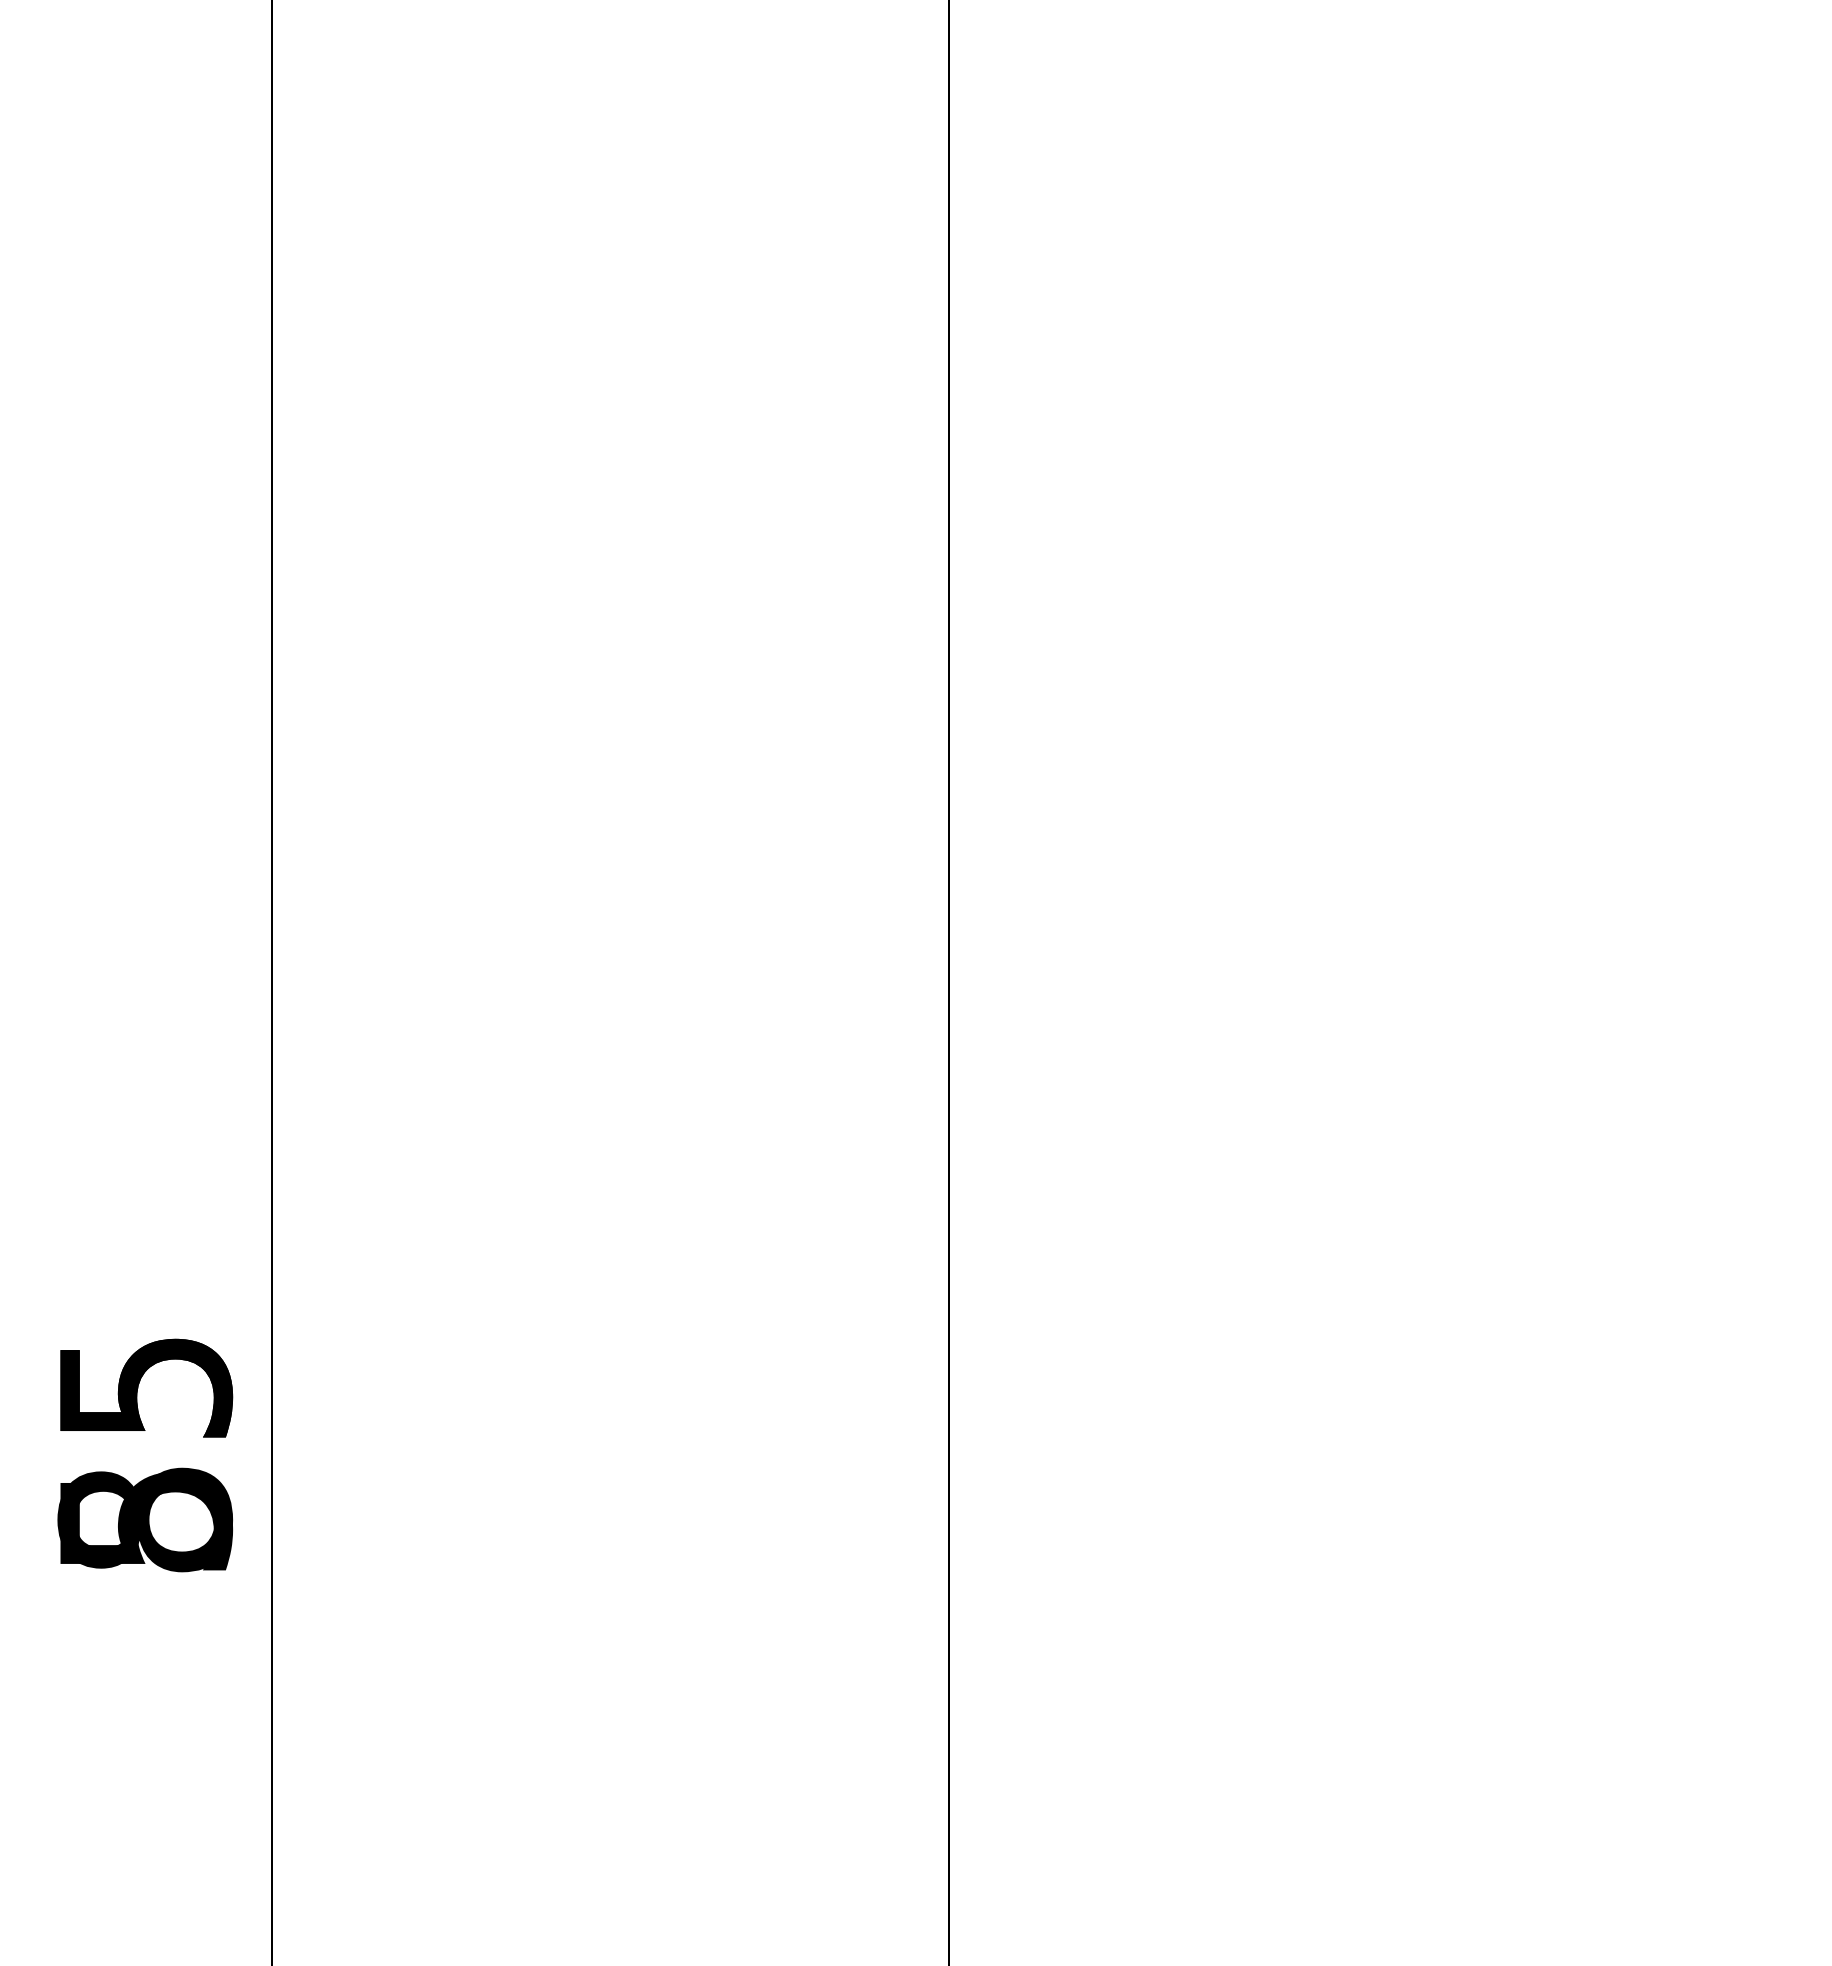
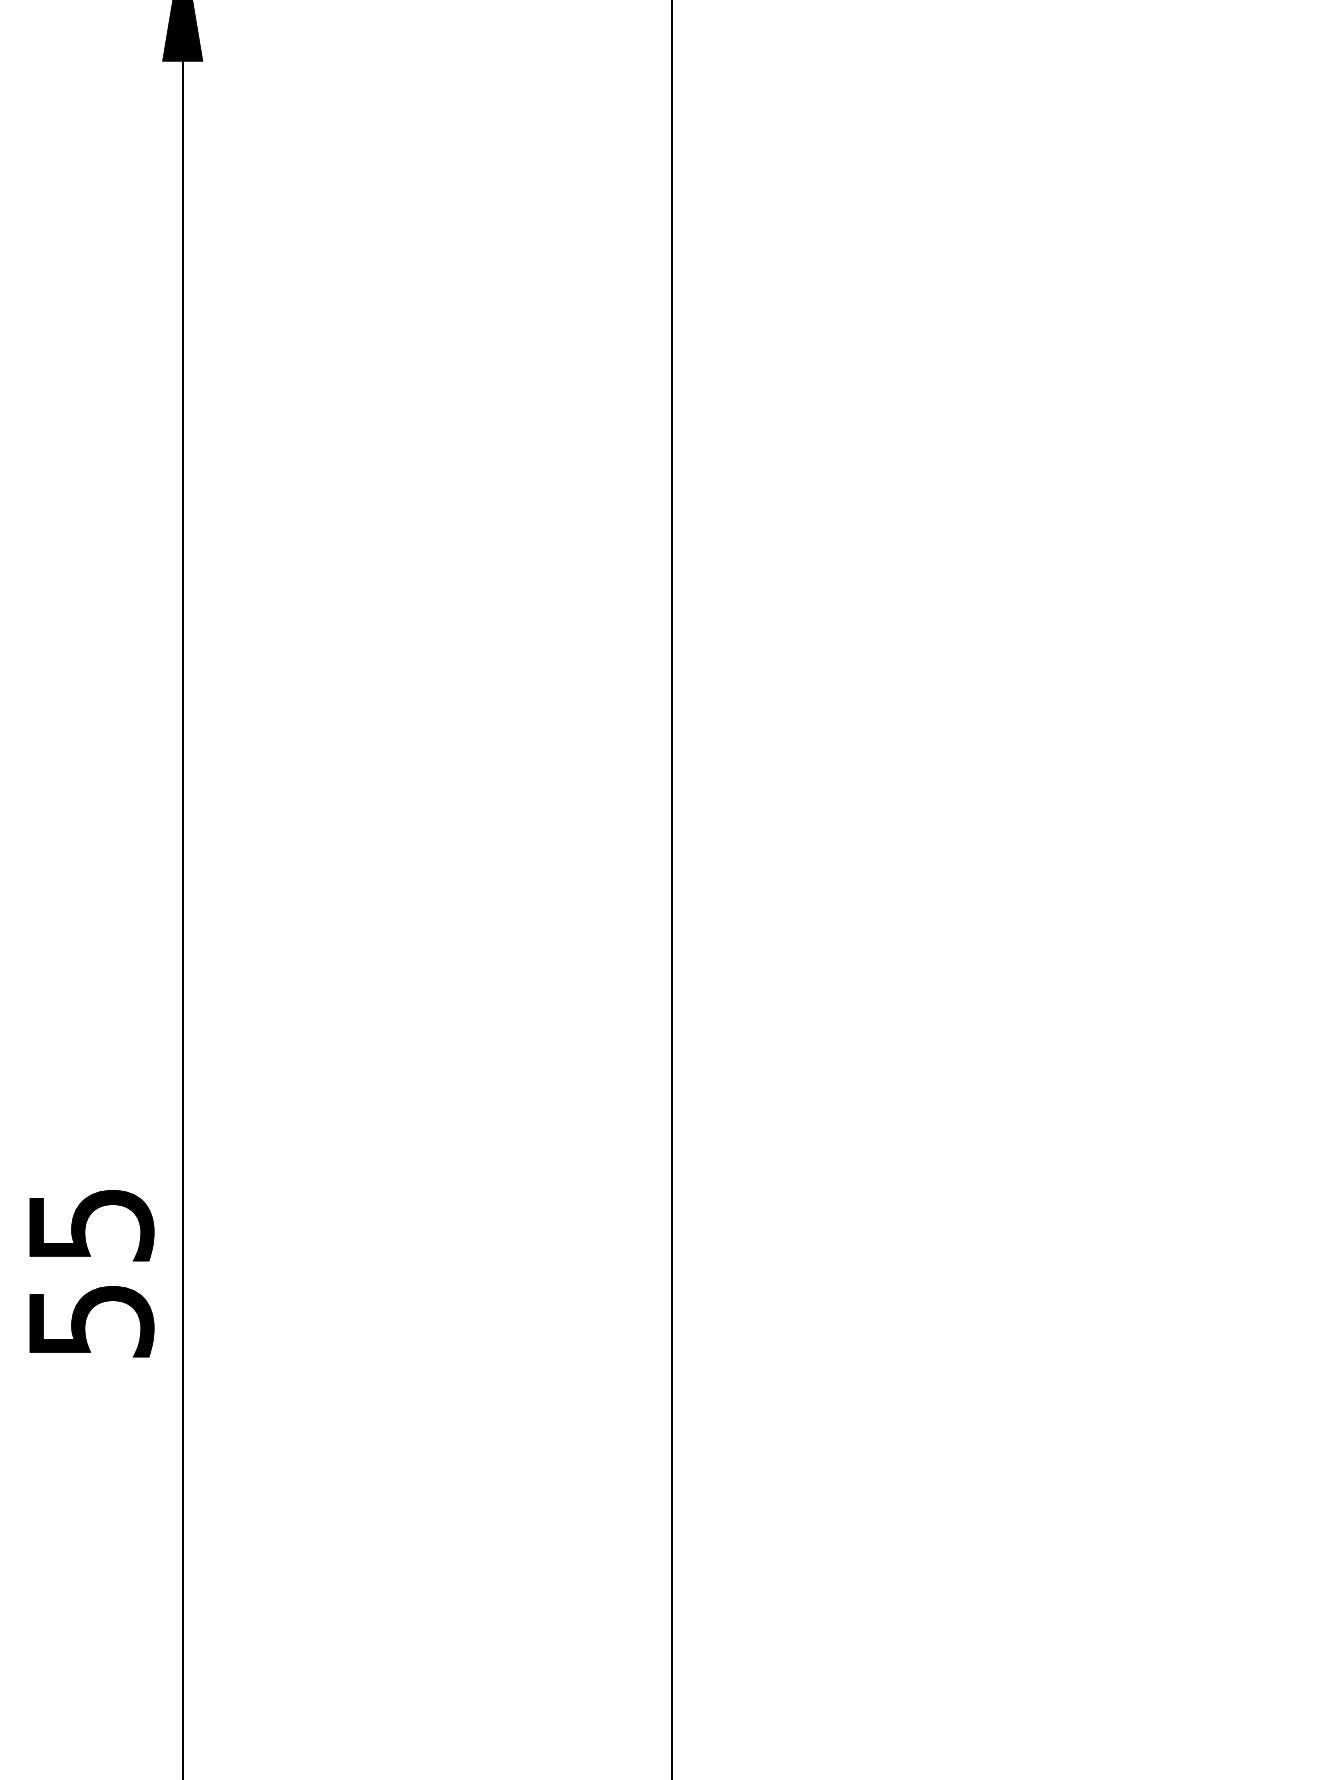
text: (144, 1519) -> (90, 1320), 85 -> 55

